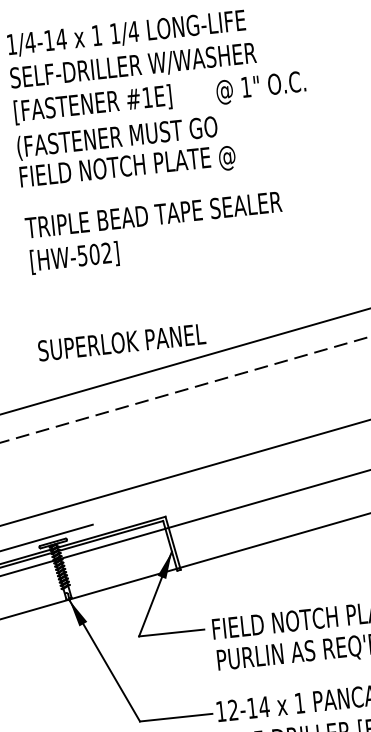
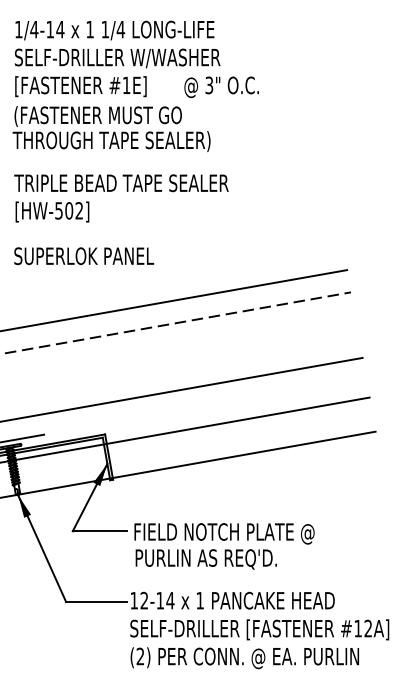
text: (246, 87) -> (209, 85), 1" -> 3"
text: (136, 166) -> (111, 141), FIELD NOTCH PLATE @ -> THROUGH TAPE SEALER)
text: (122, 342) -> (84, 256), moved

